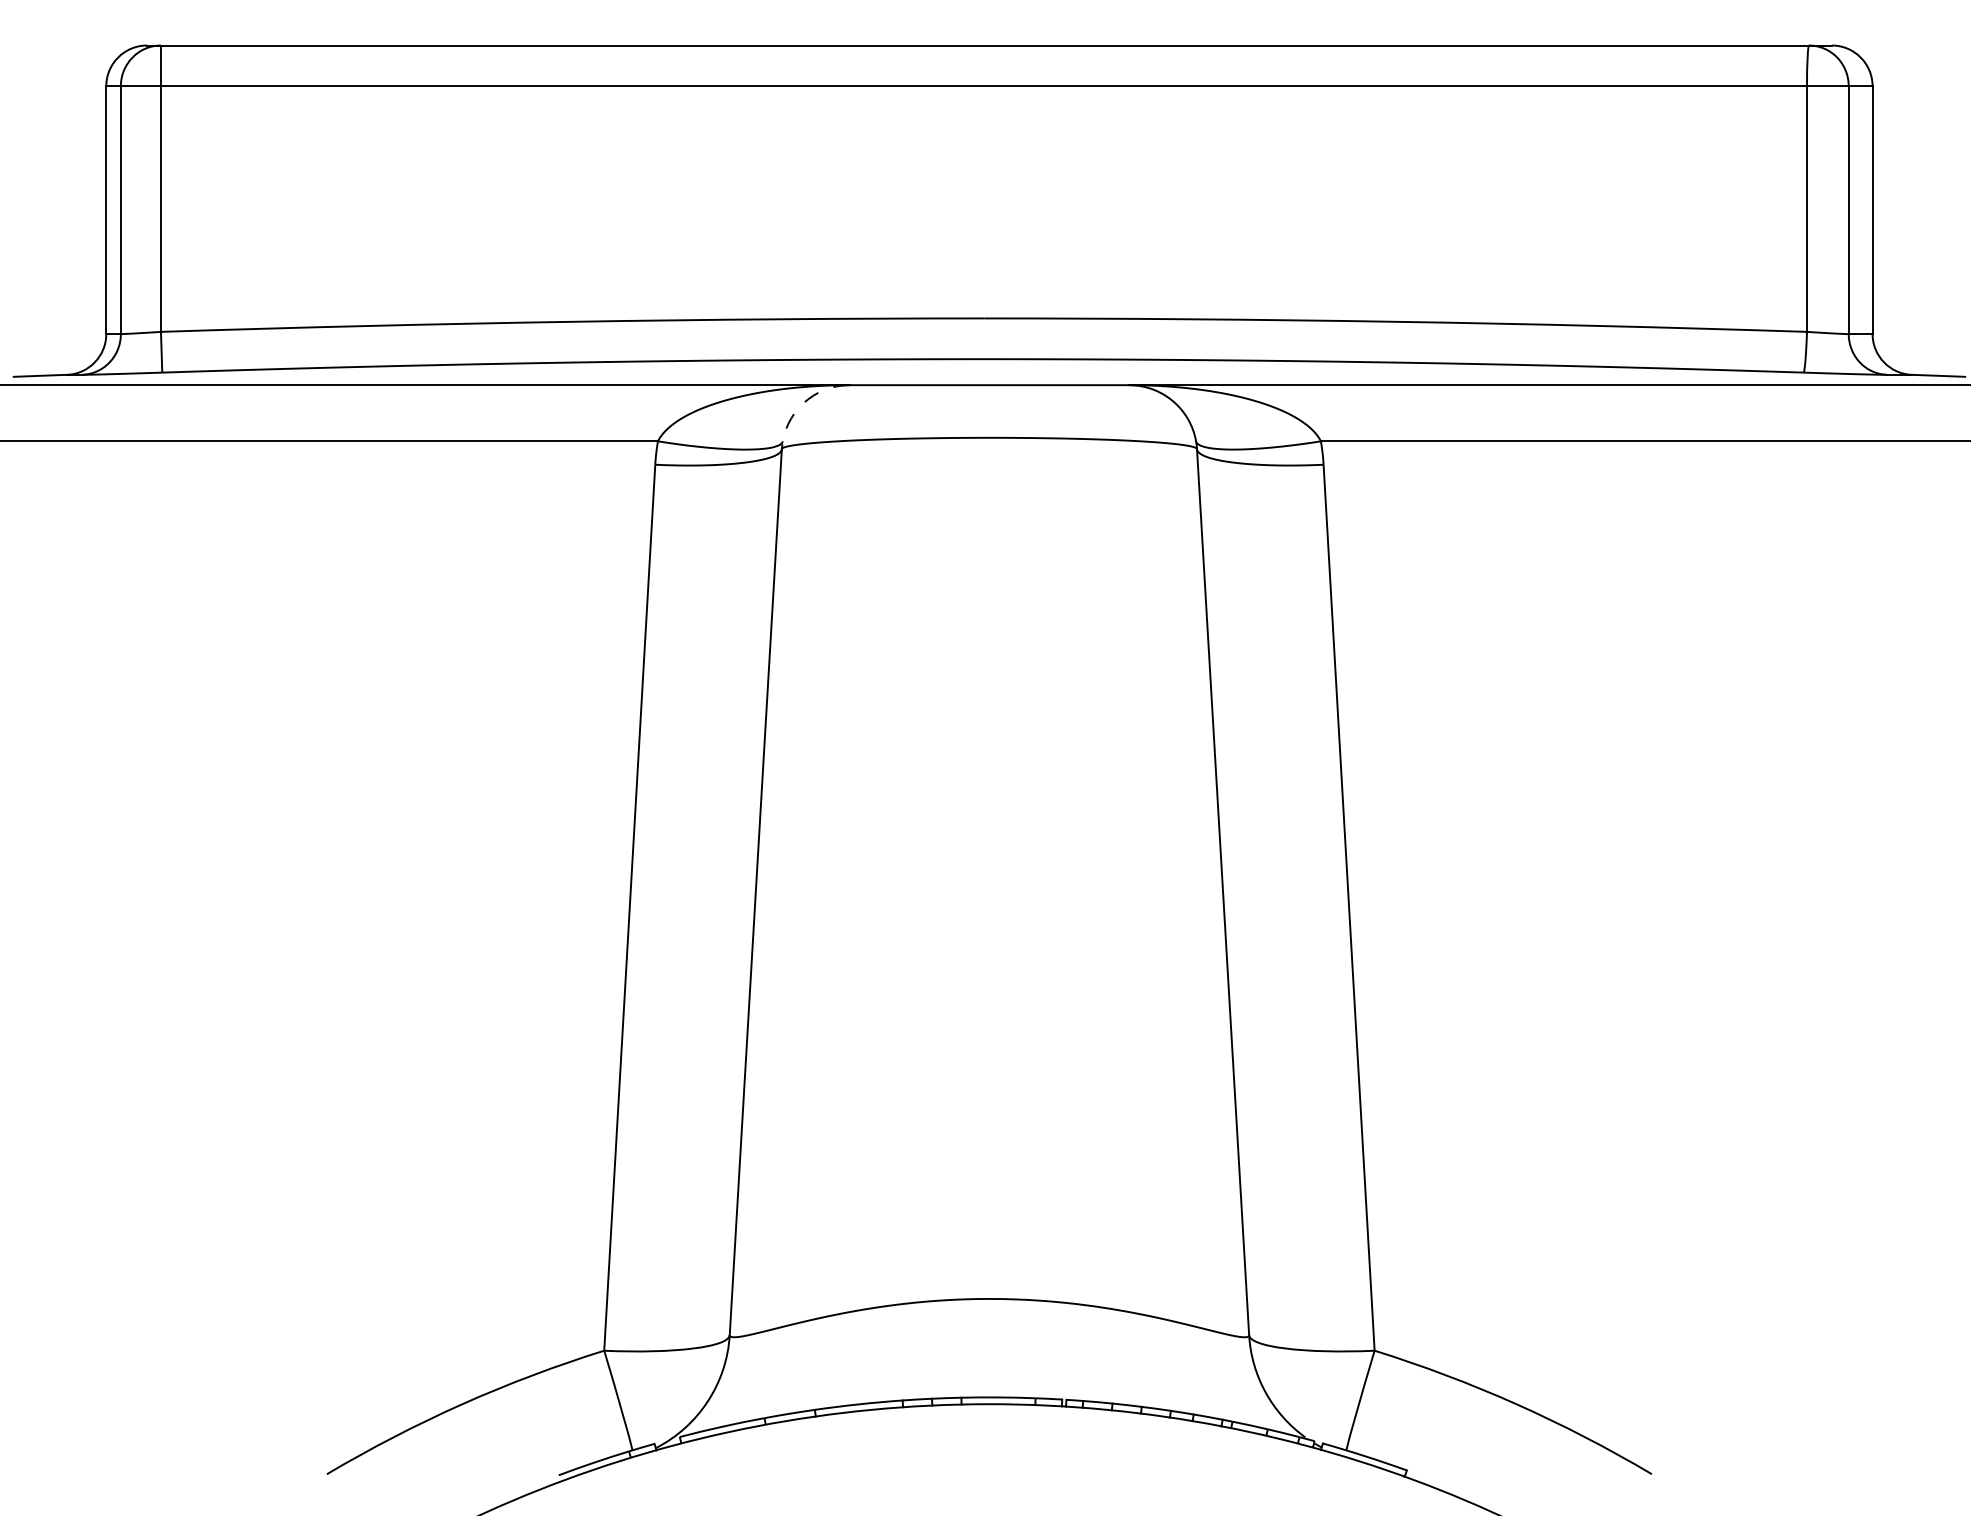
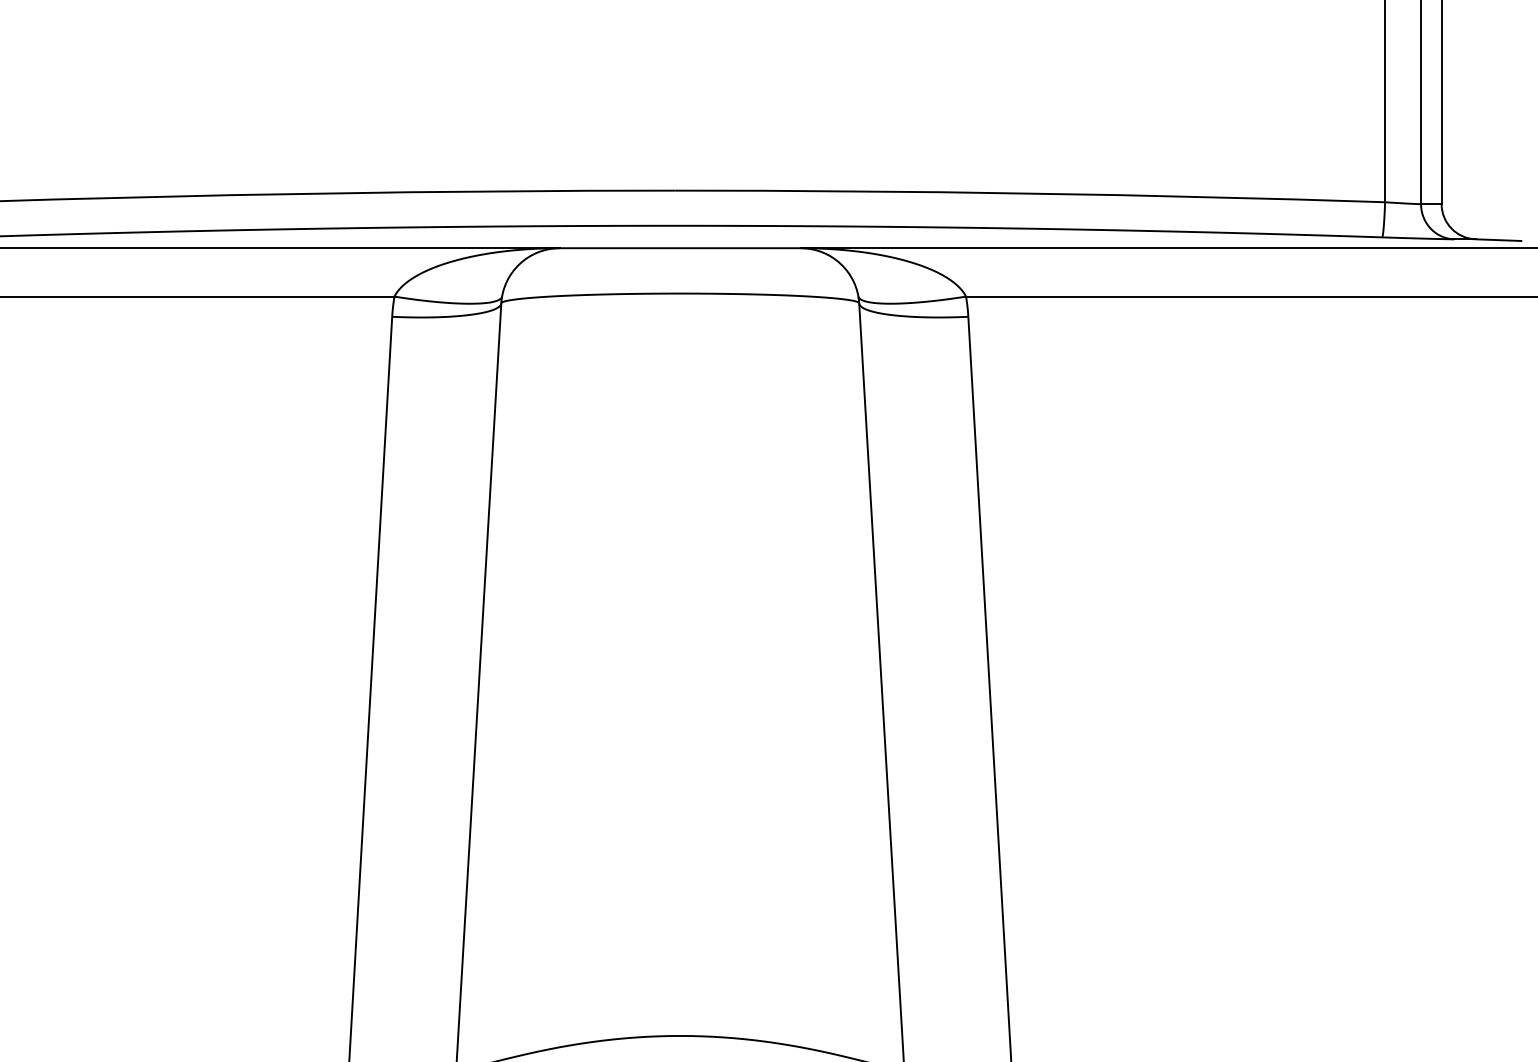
arc: (803, 403) -> (519, 263), dashed -> solid

